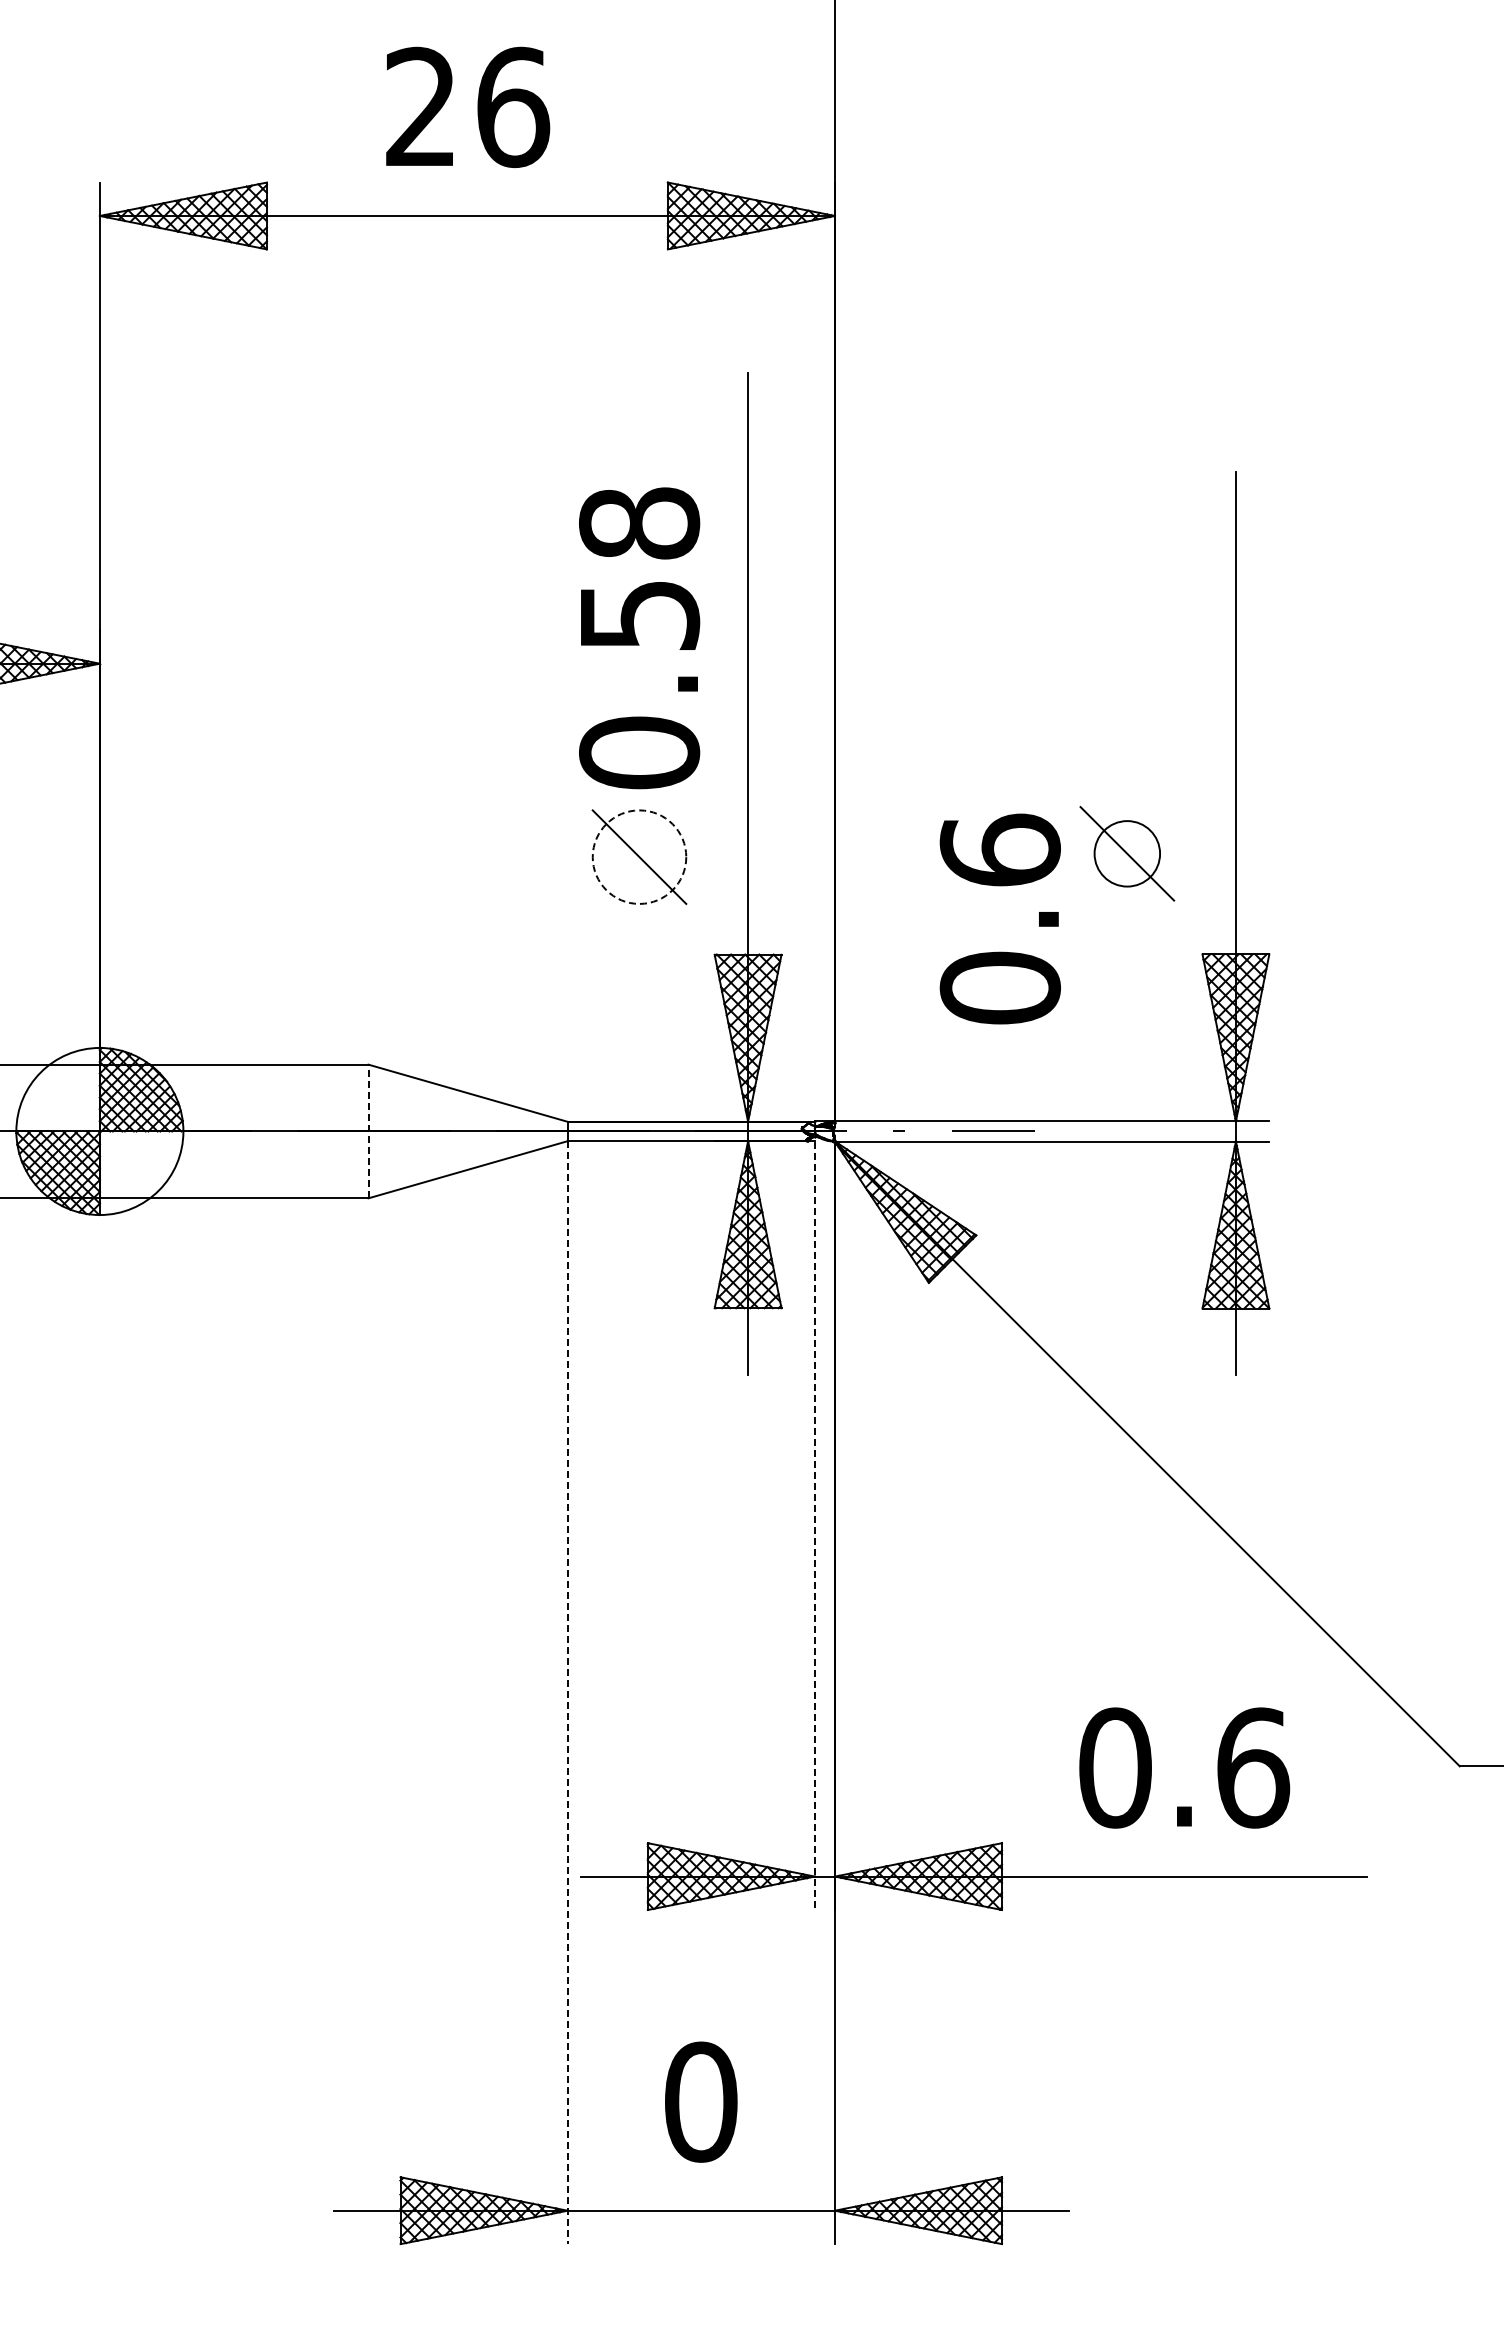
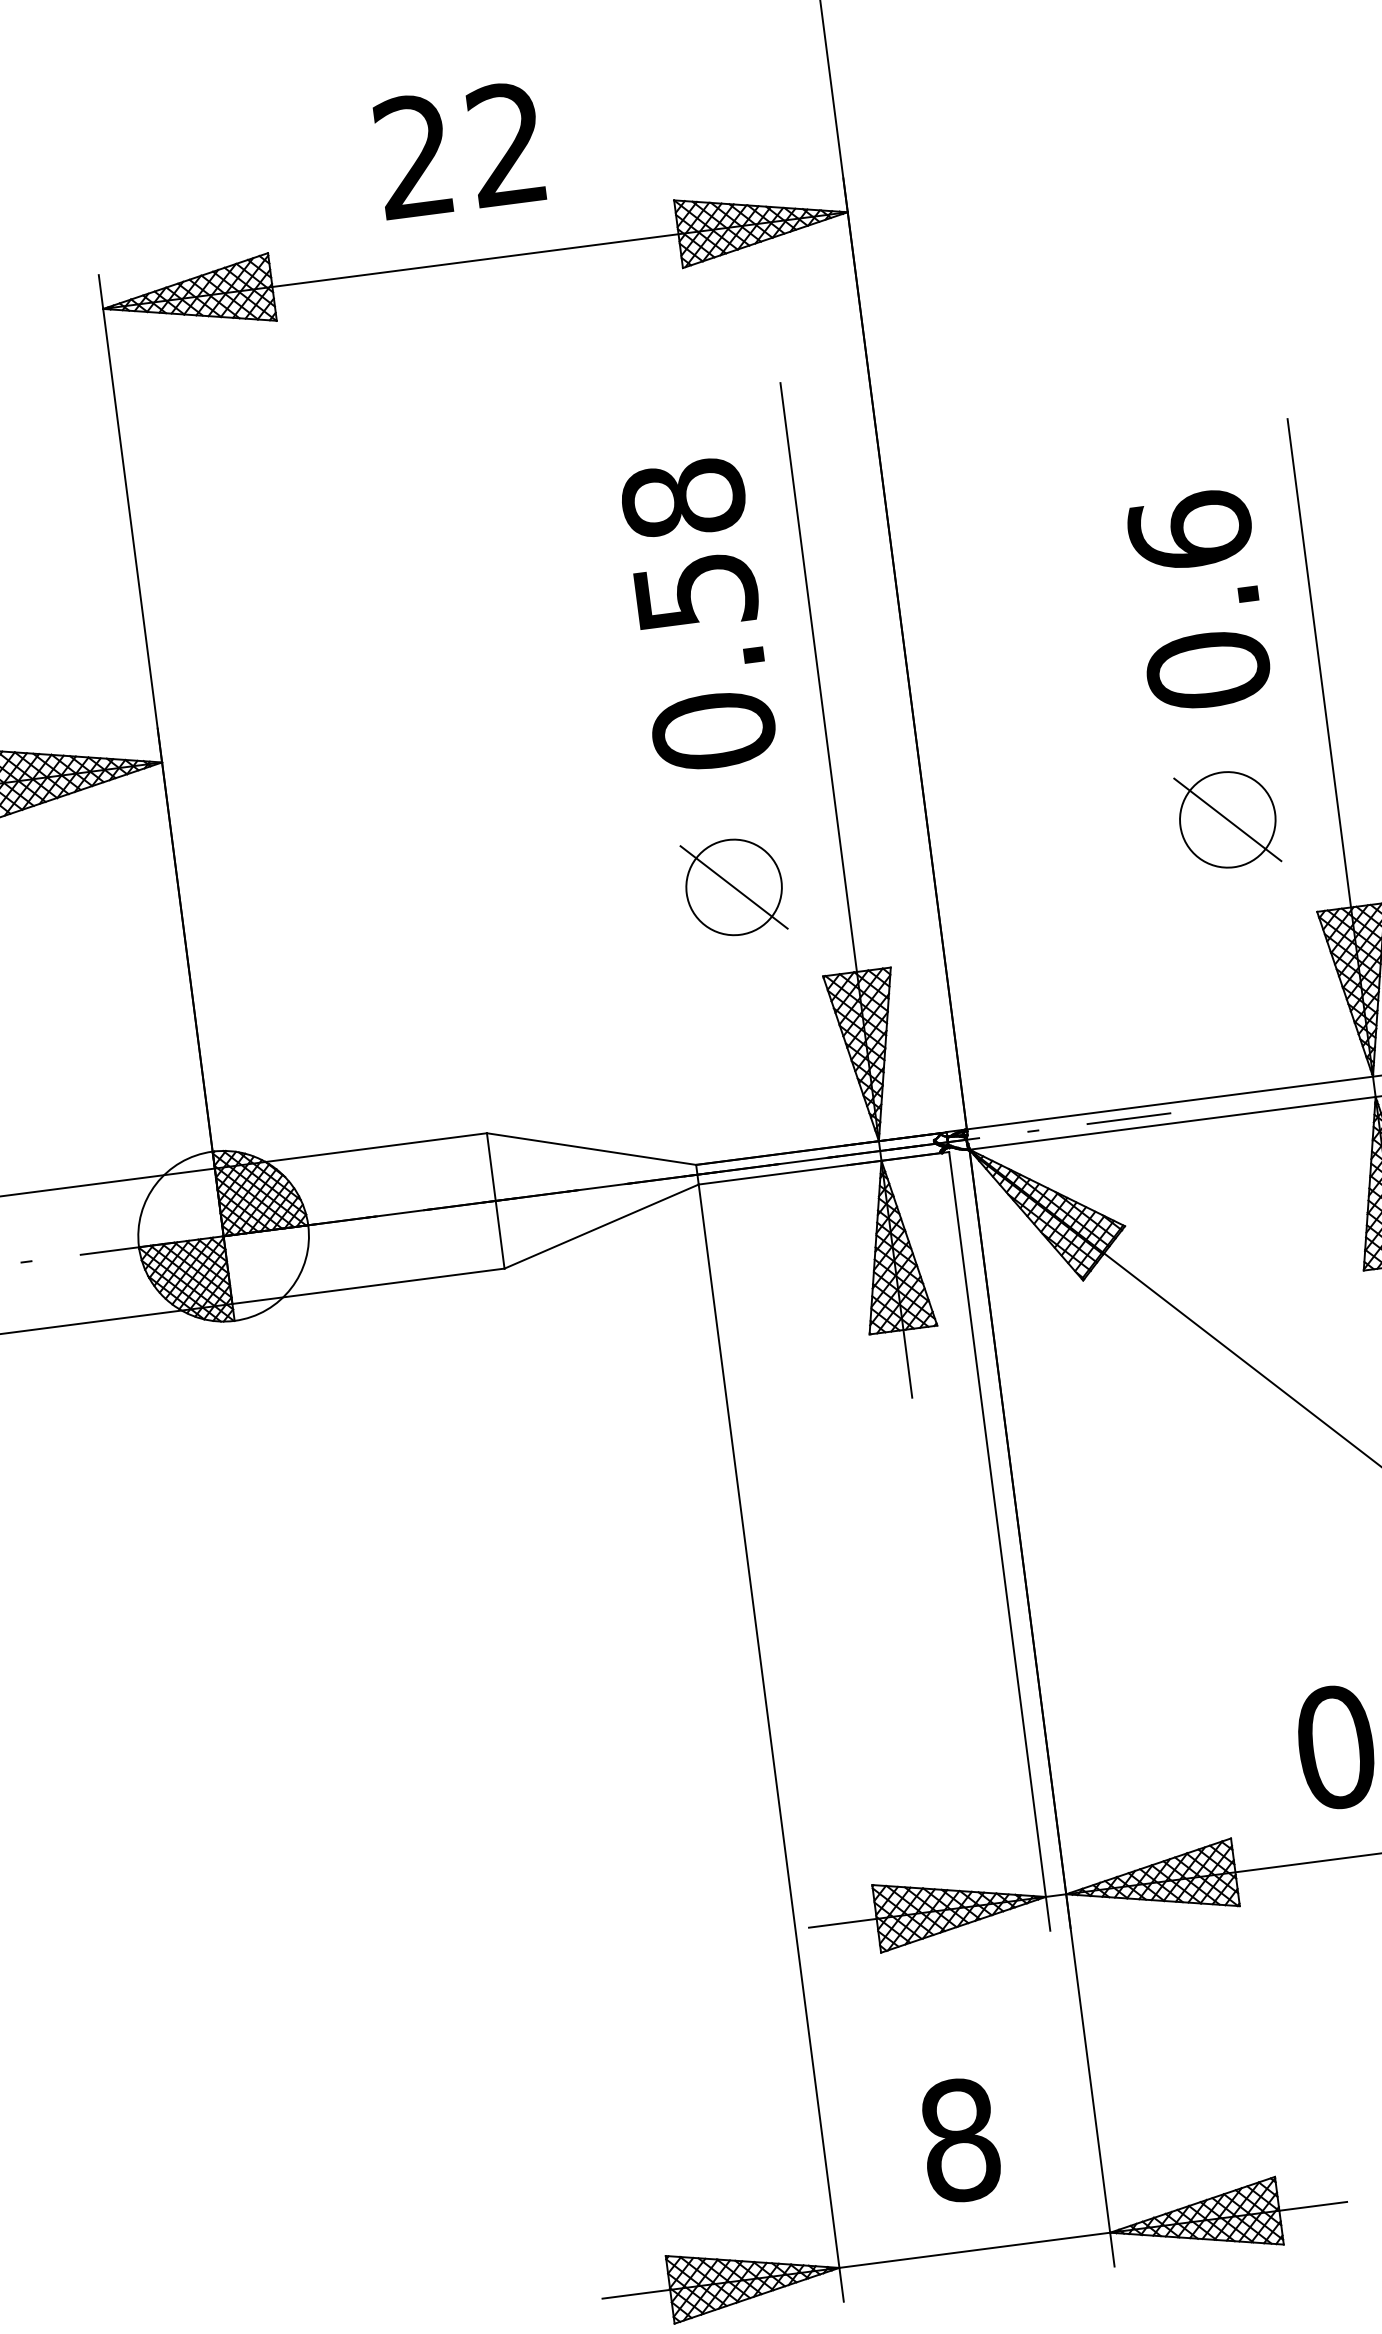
text: (513, 107) -> (507, 144), 26 -> 22
text: (639, 638) -> (698, 615), moved
circle: (1127, 853) -> (1227, 819), size x1.43
circle: (639, 856) -> (734, 886), dashed -> solid
text: (999, 918) -> (1198, 599), moved
line: (368, 1131) -> (495, 1200), dashed -> solid
line: (814, 1526) -> (999, 1542), dashed -> solid
line: (567, 1693) -> (771, 1744), dashed -> solid
text: (701, 2101) -> (960, 2139), 0 -> 8

